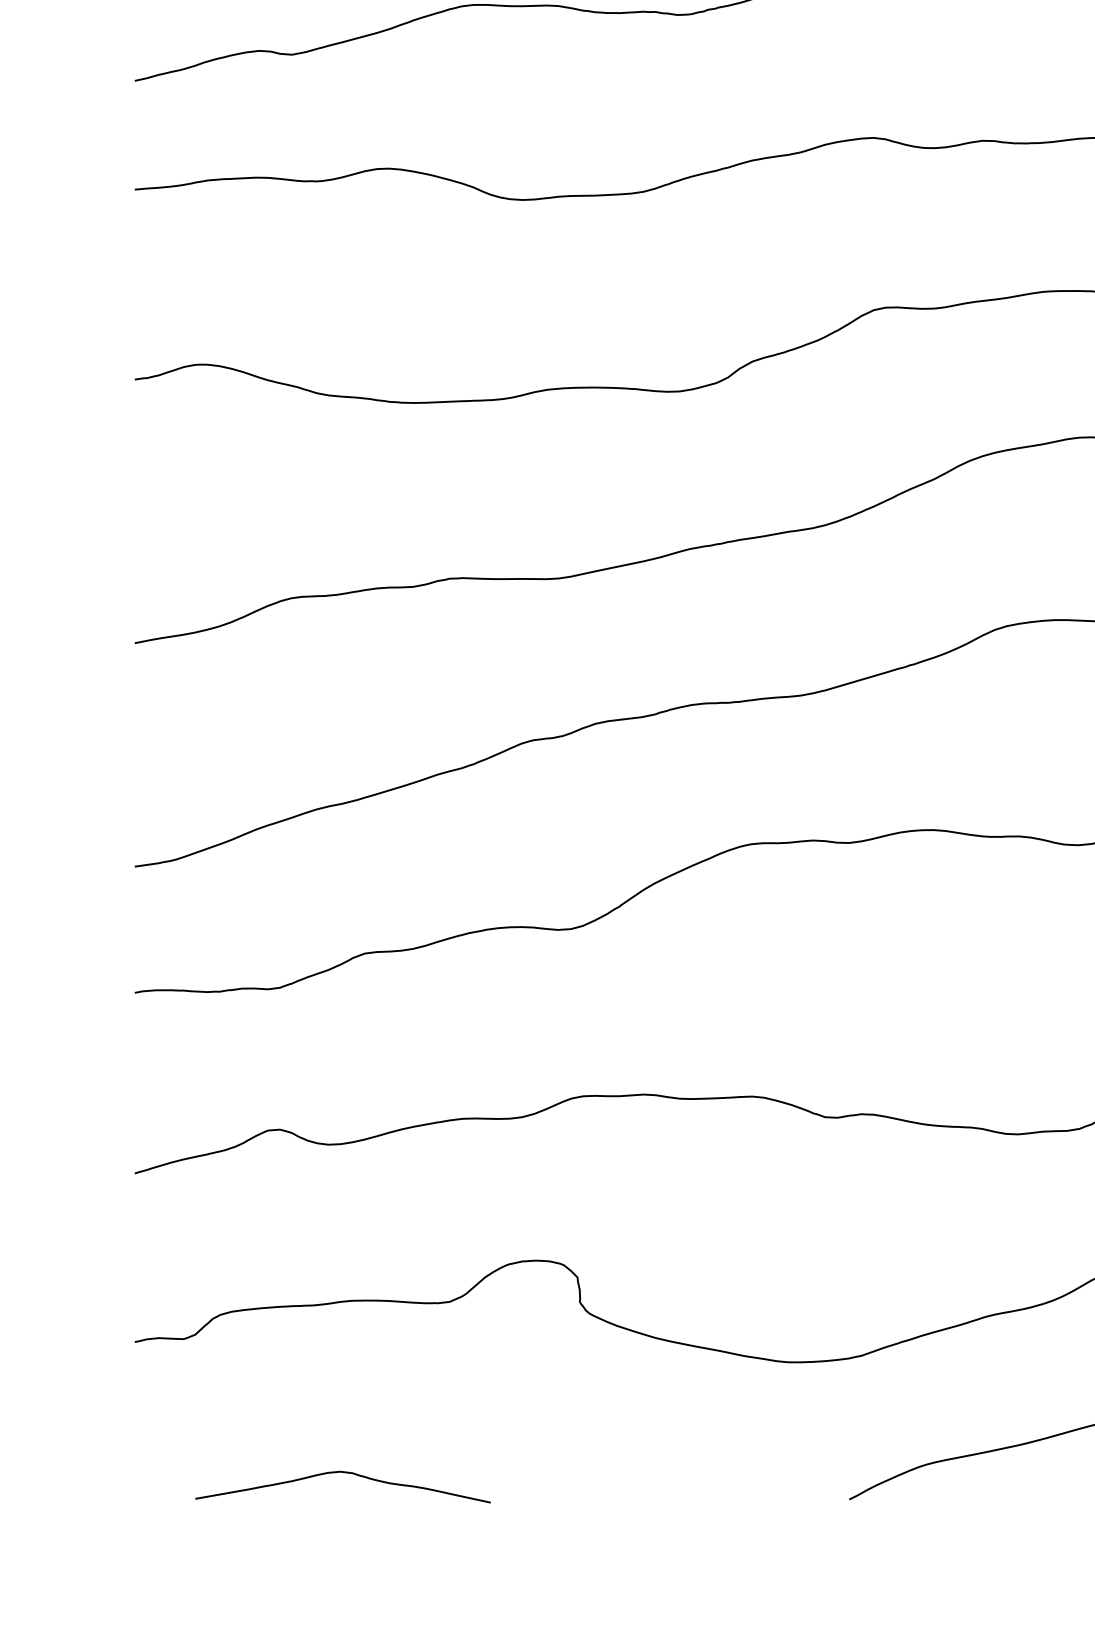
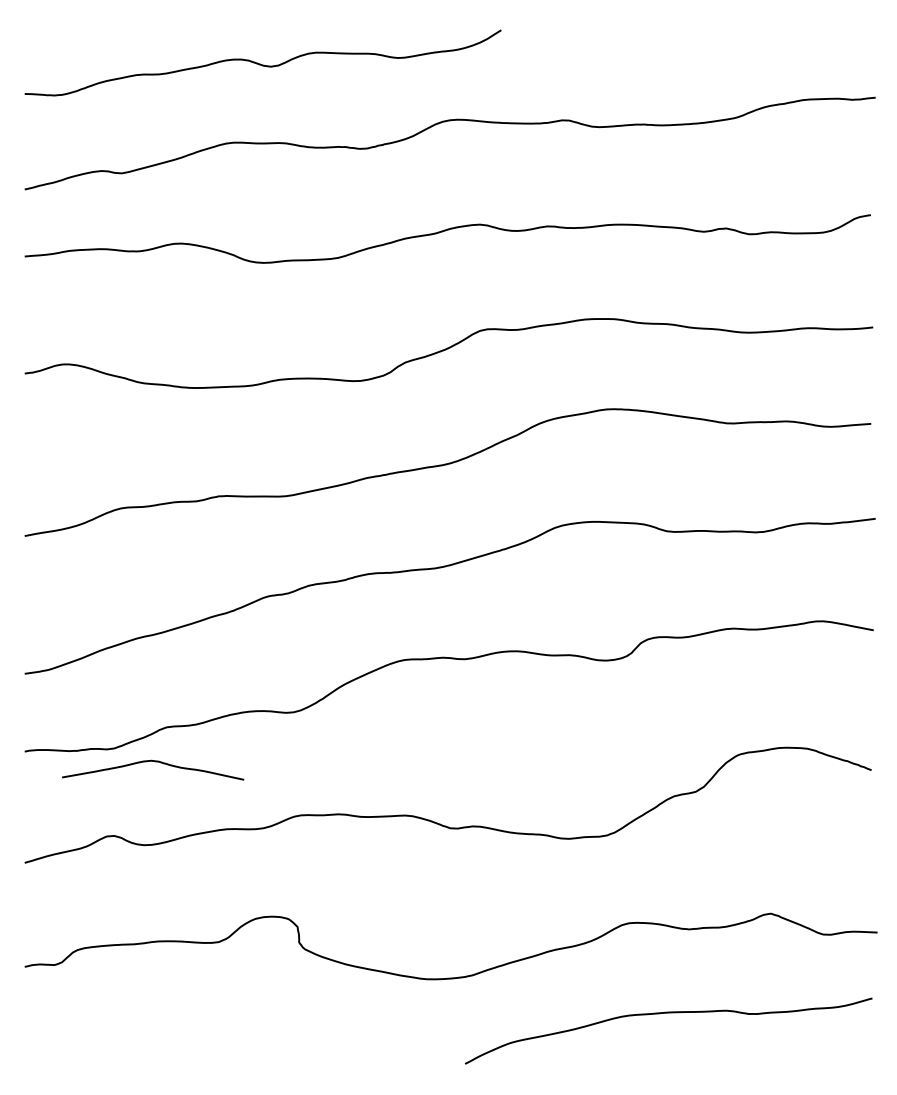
curve: (346, 1474) -> (155, 762), moved

